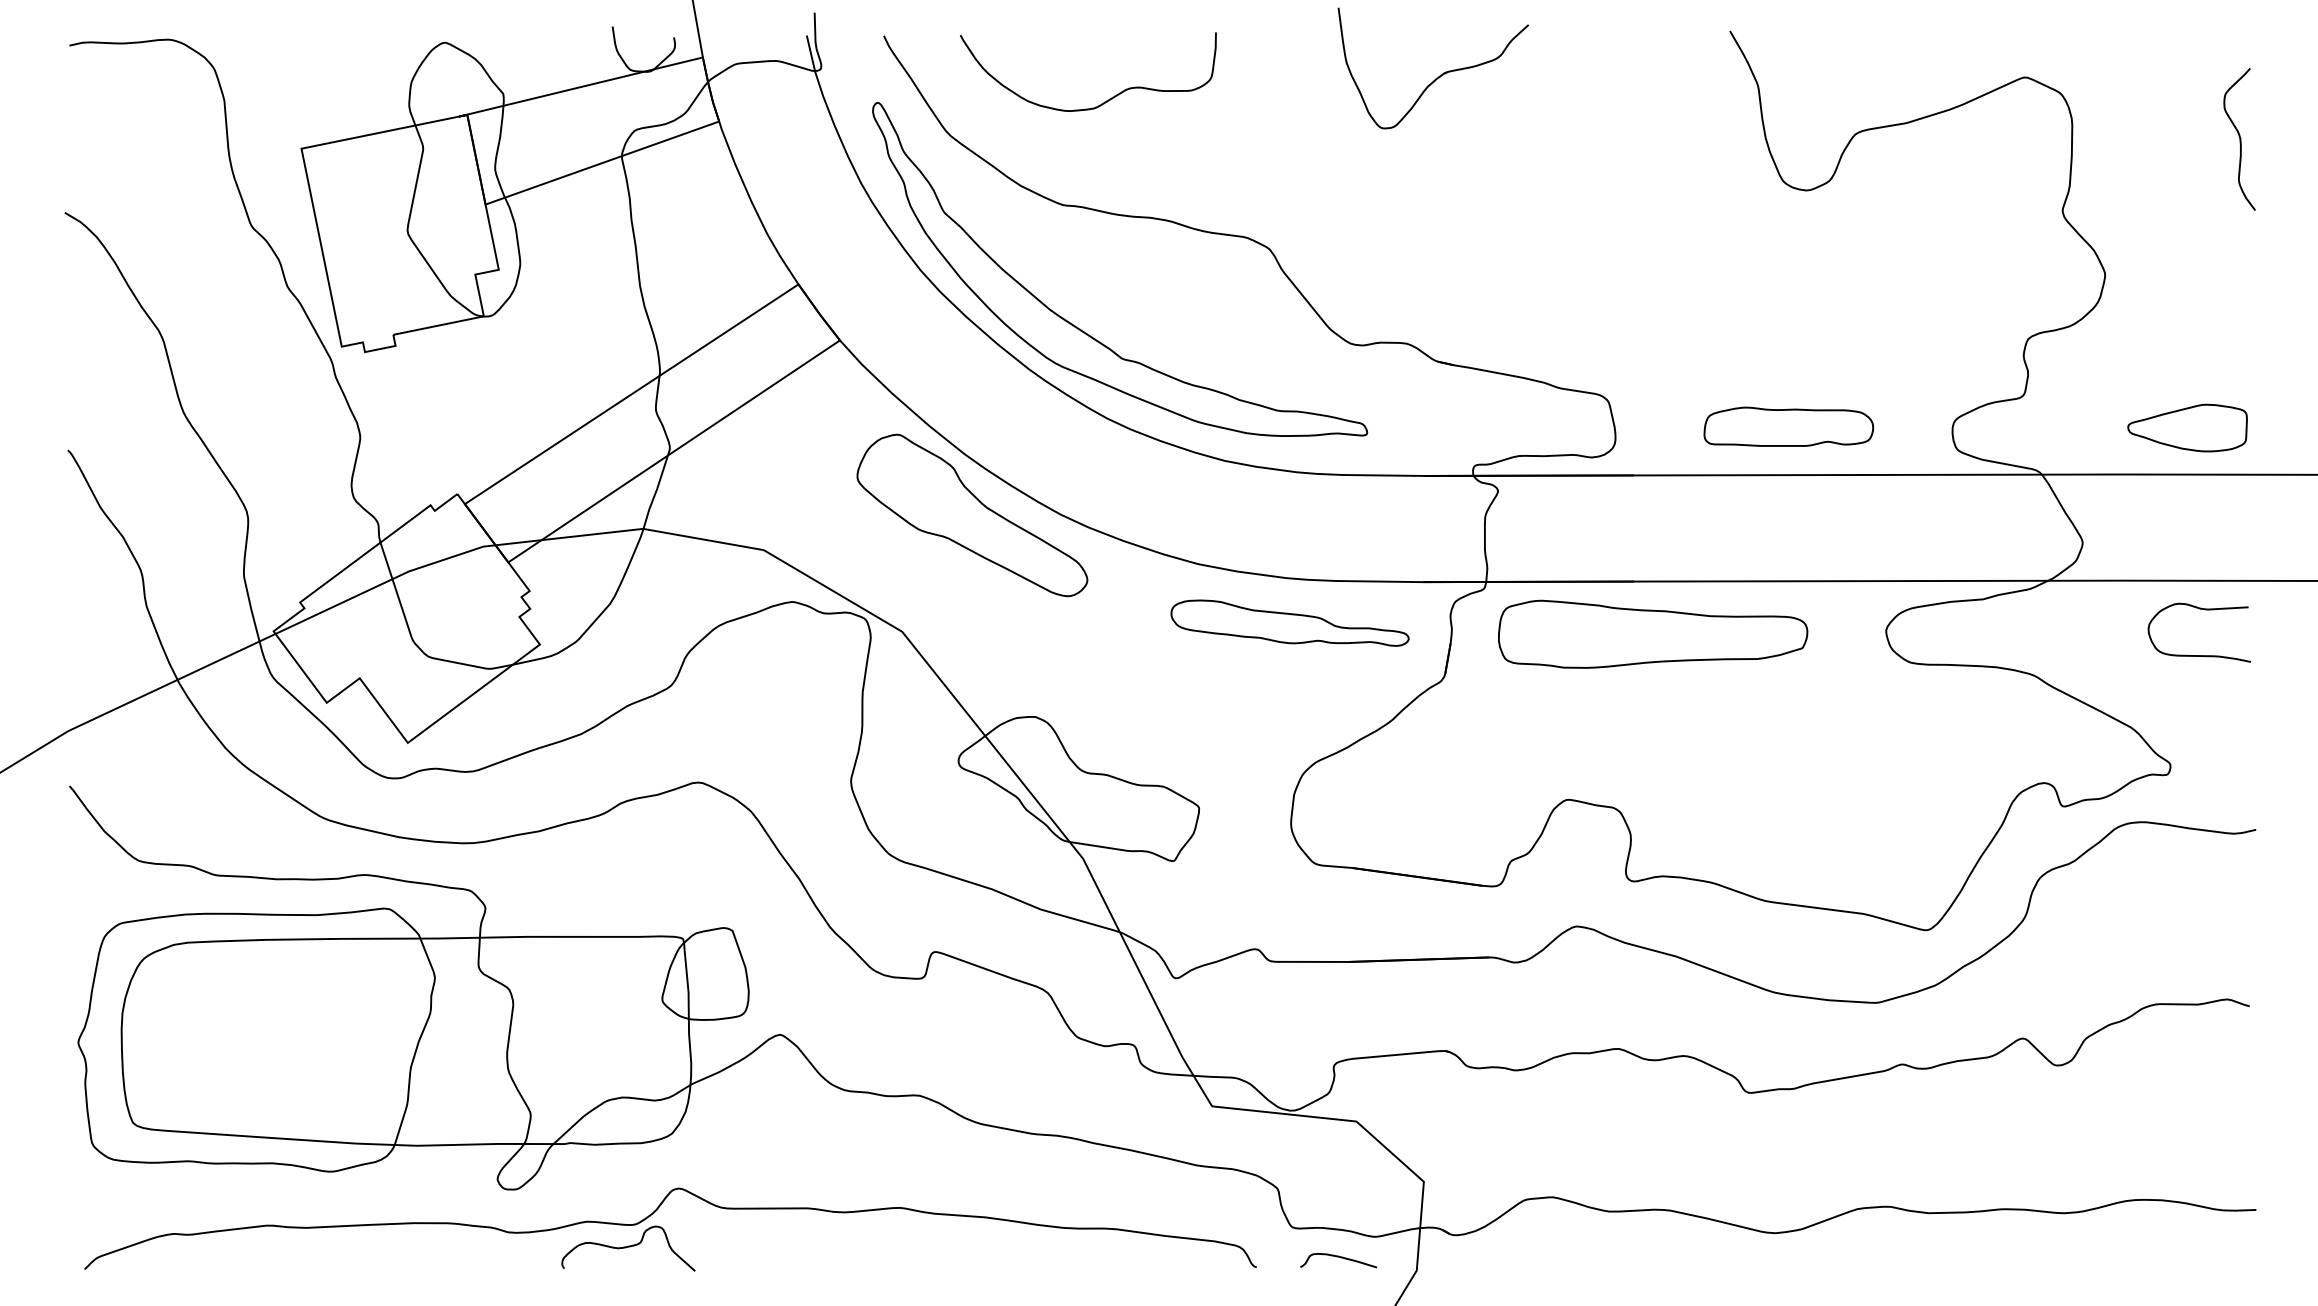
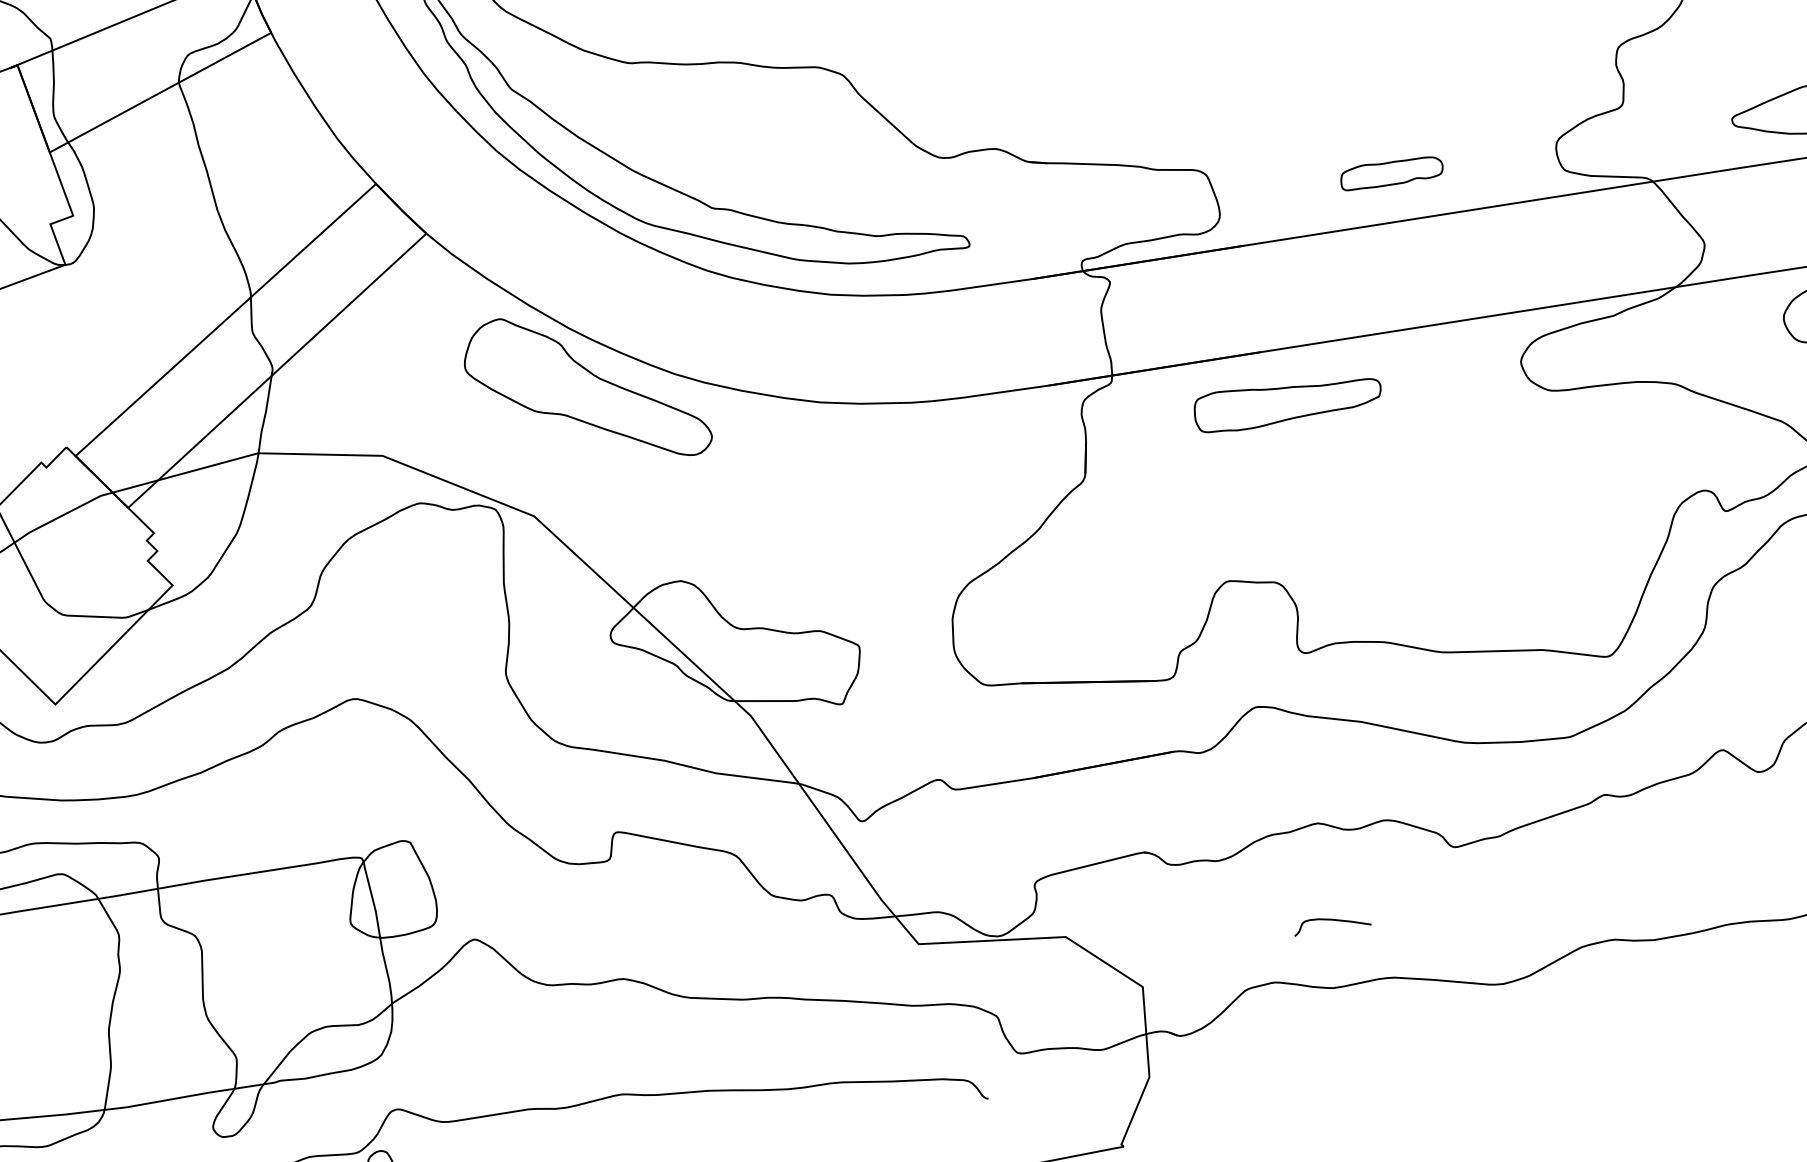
part: (1788, 426) -> (1391, 172), size x0.6
part: (1289, 622) -> (921, 446), removed
part: (1653, 633) -> (1288, 401), size x0.6
curve: (1338, 1257) -> (1331, 920), moved

